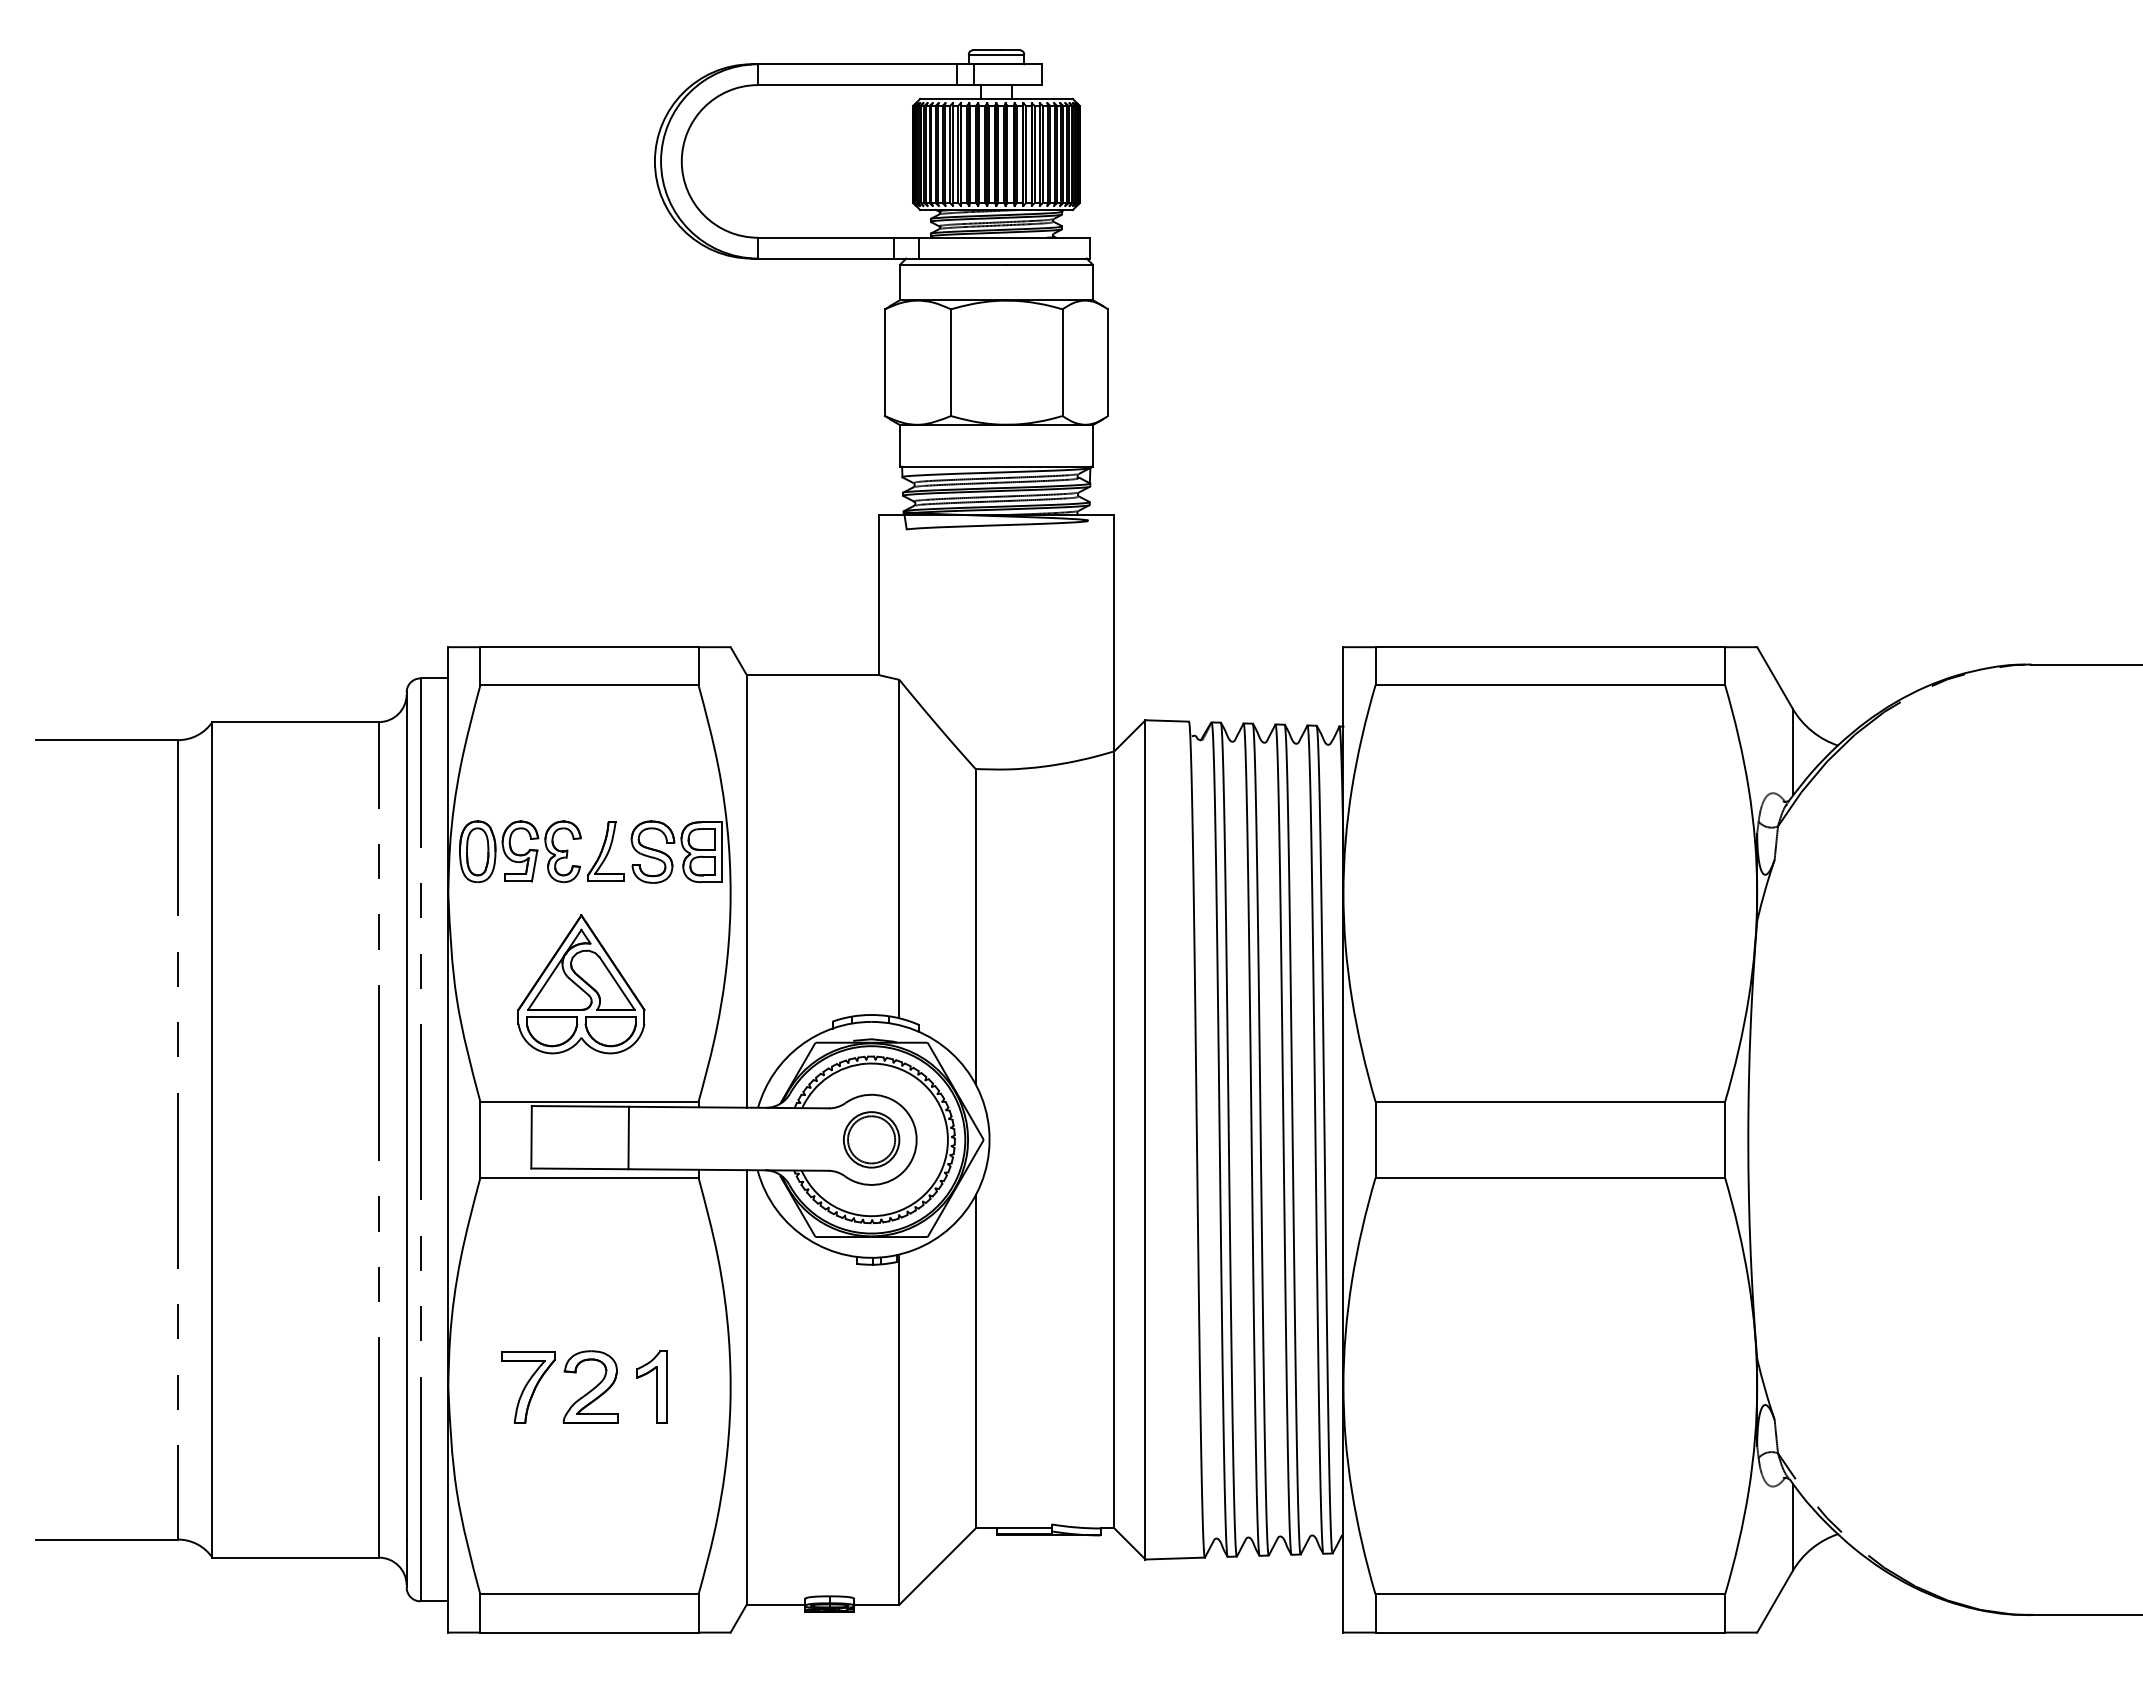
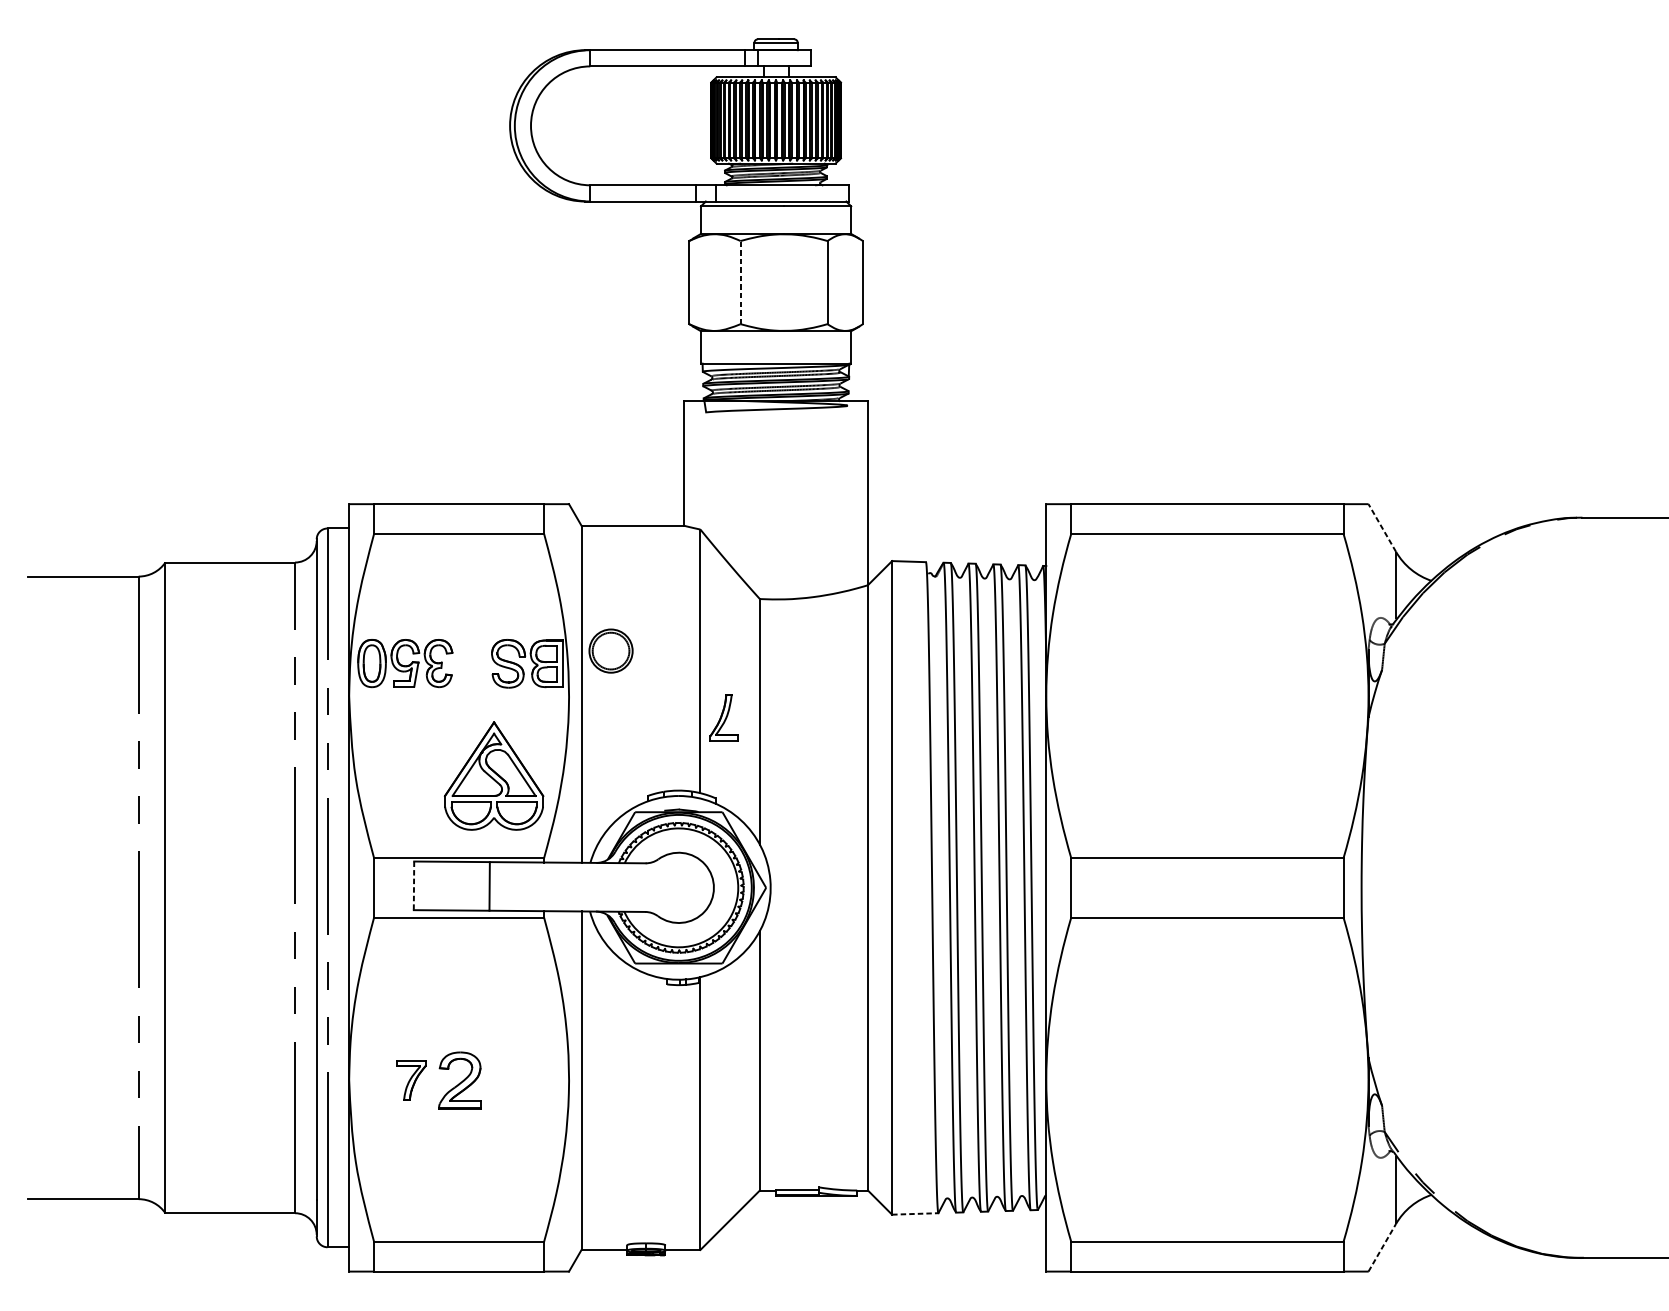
line: (950, 362) -> (740, 282), solid -> dashed
line: (1774, 677) -> (1381, 527), solid -> dashed
part: (605, 851) -> (723, 717), moved
part: (581, 984) -> (494, 776), moved
line: (531, 1137) -> (413, 886), solid -> dashed
part: (871, 1139) -> (610, 650), moved
part: (651, 1386) -> (507, 1079), removed
part: (528, 1387) -> (411, 1080), size x0.7
line: (1175, 1558) -> (915, 1213), solid -> dashed
line: (1775, 1601) -> (1382, 1247), solid -> dashed

